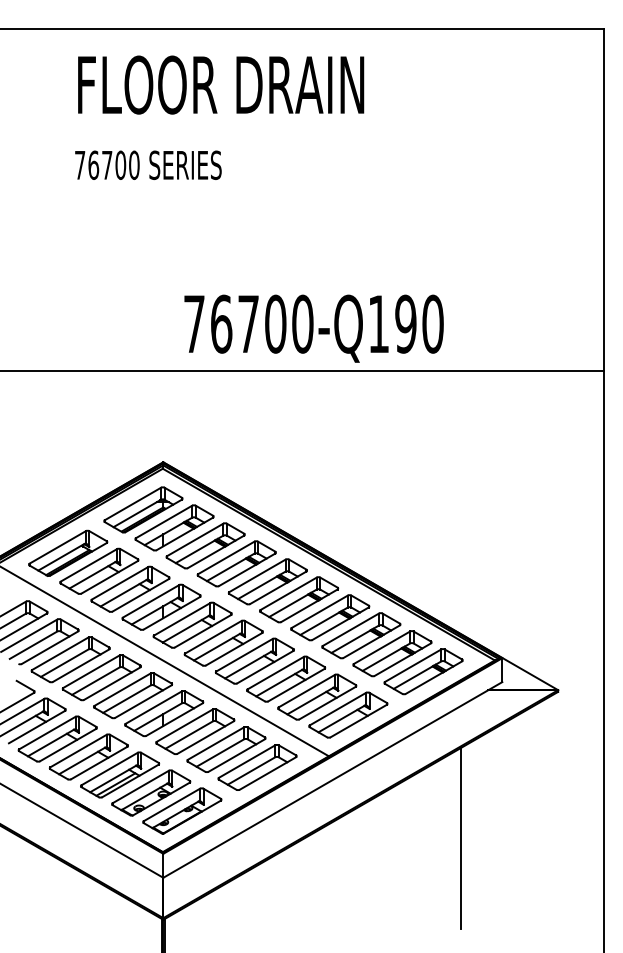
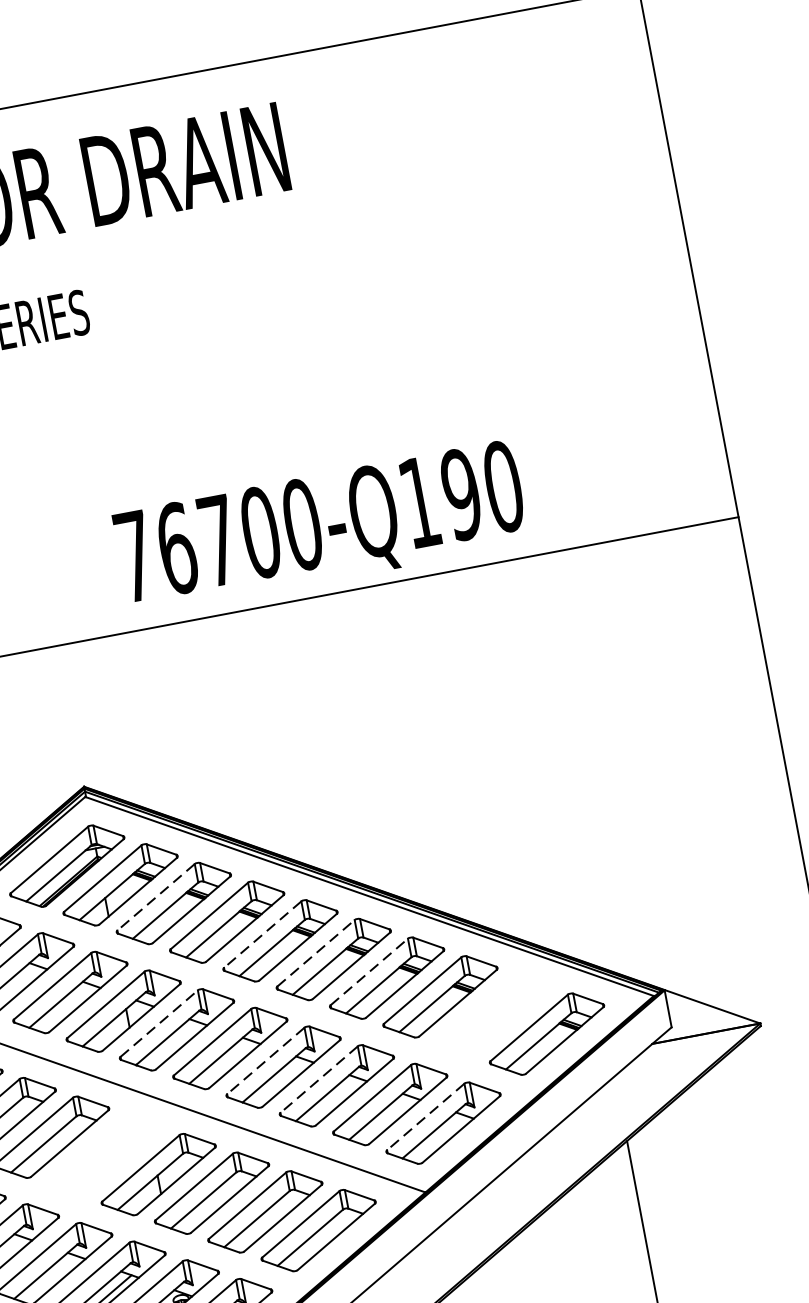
text: (313, 328) -> (320, 528), moved
line: (194, 540) -> (155, 898), solid -> dashed
line: (257, 576) -> (262, 935), solid -> dashed
line: (289, 593) -> (317, 952), solid -> dashed
line: (320, 611) -> (370, 971), solid -> dashed
line: (182, 619) -> (159, 1023), solid -> dashed
part: (392, 653) -> (493, 1015), removed
line: (244, 655) -> (265, 1061), solid -> dashed
line: (275, 673) -> (318, 1080), solid -> dashed
part: (133, 695) -> (106, 1155), removed
line: (337, 709) -> (425, 1117), solid -> dashed

